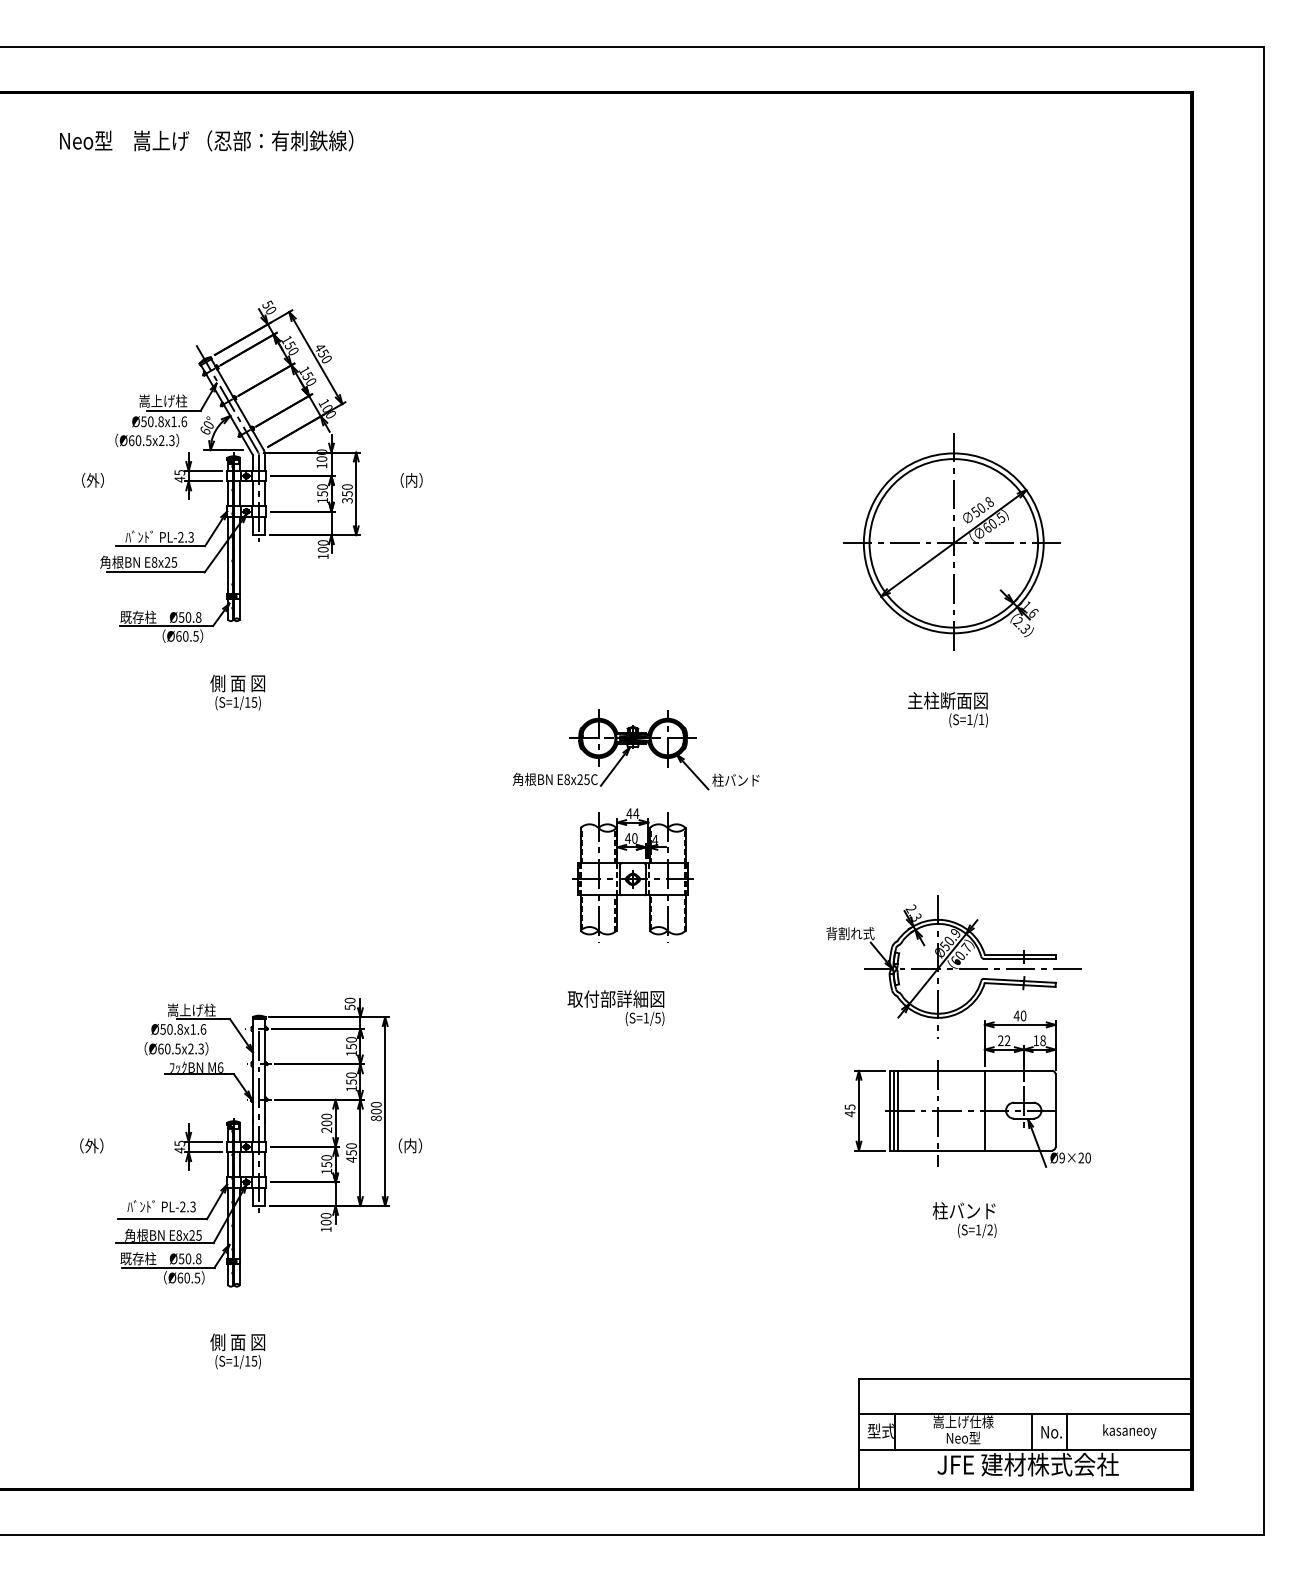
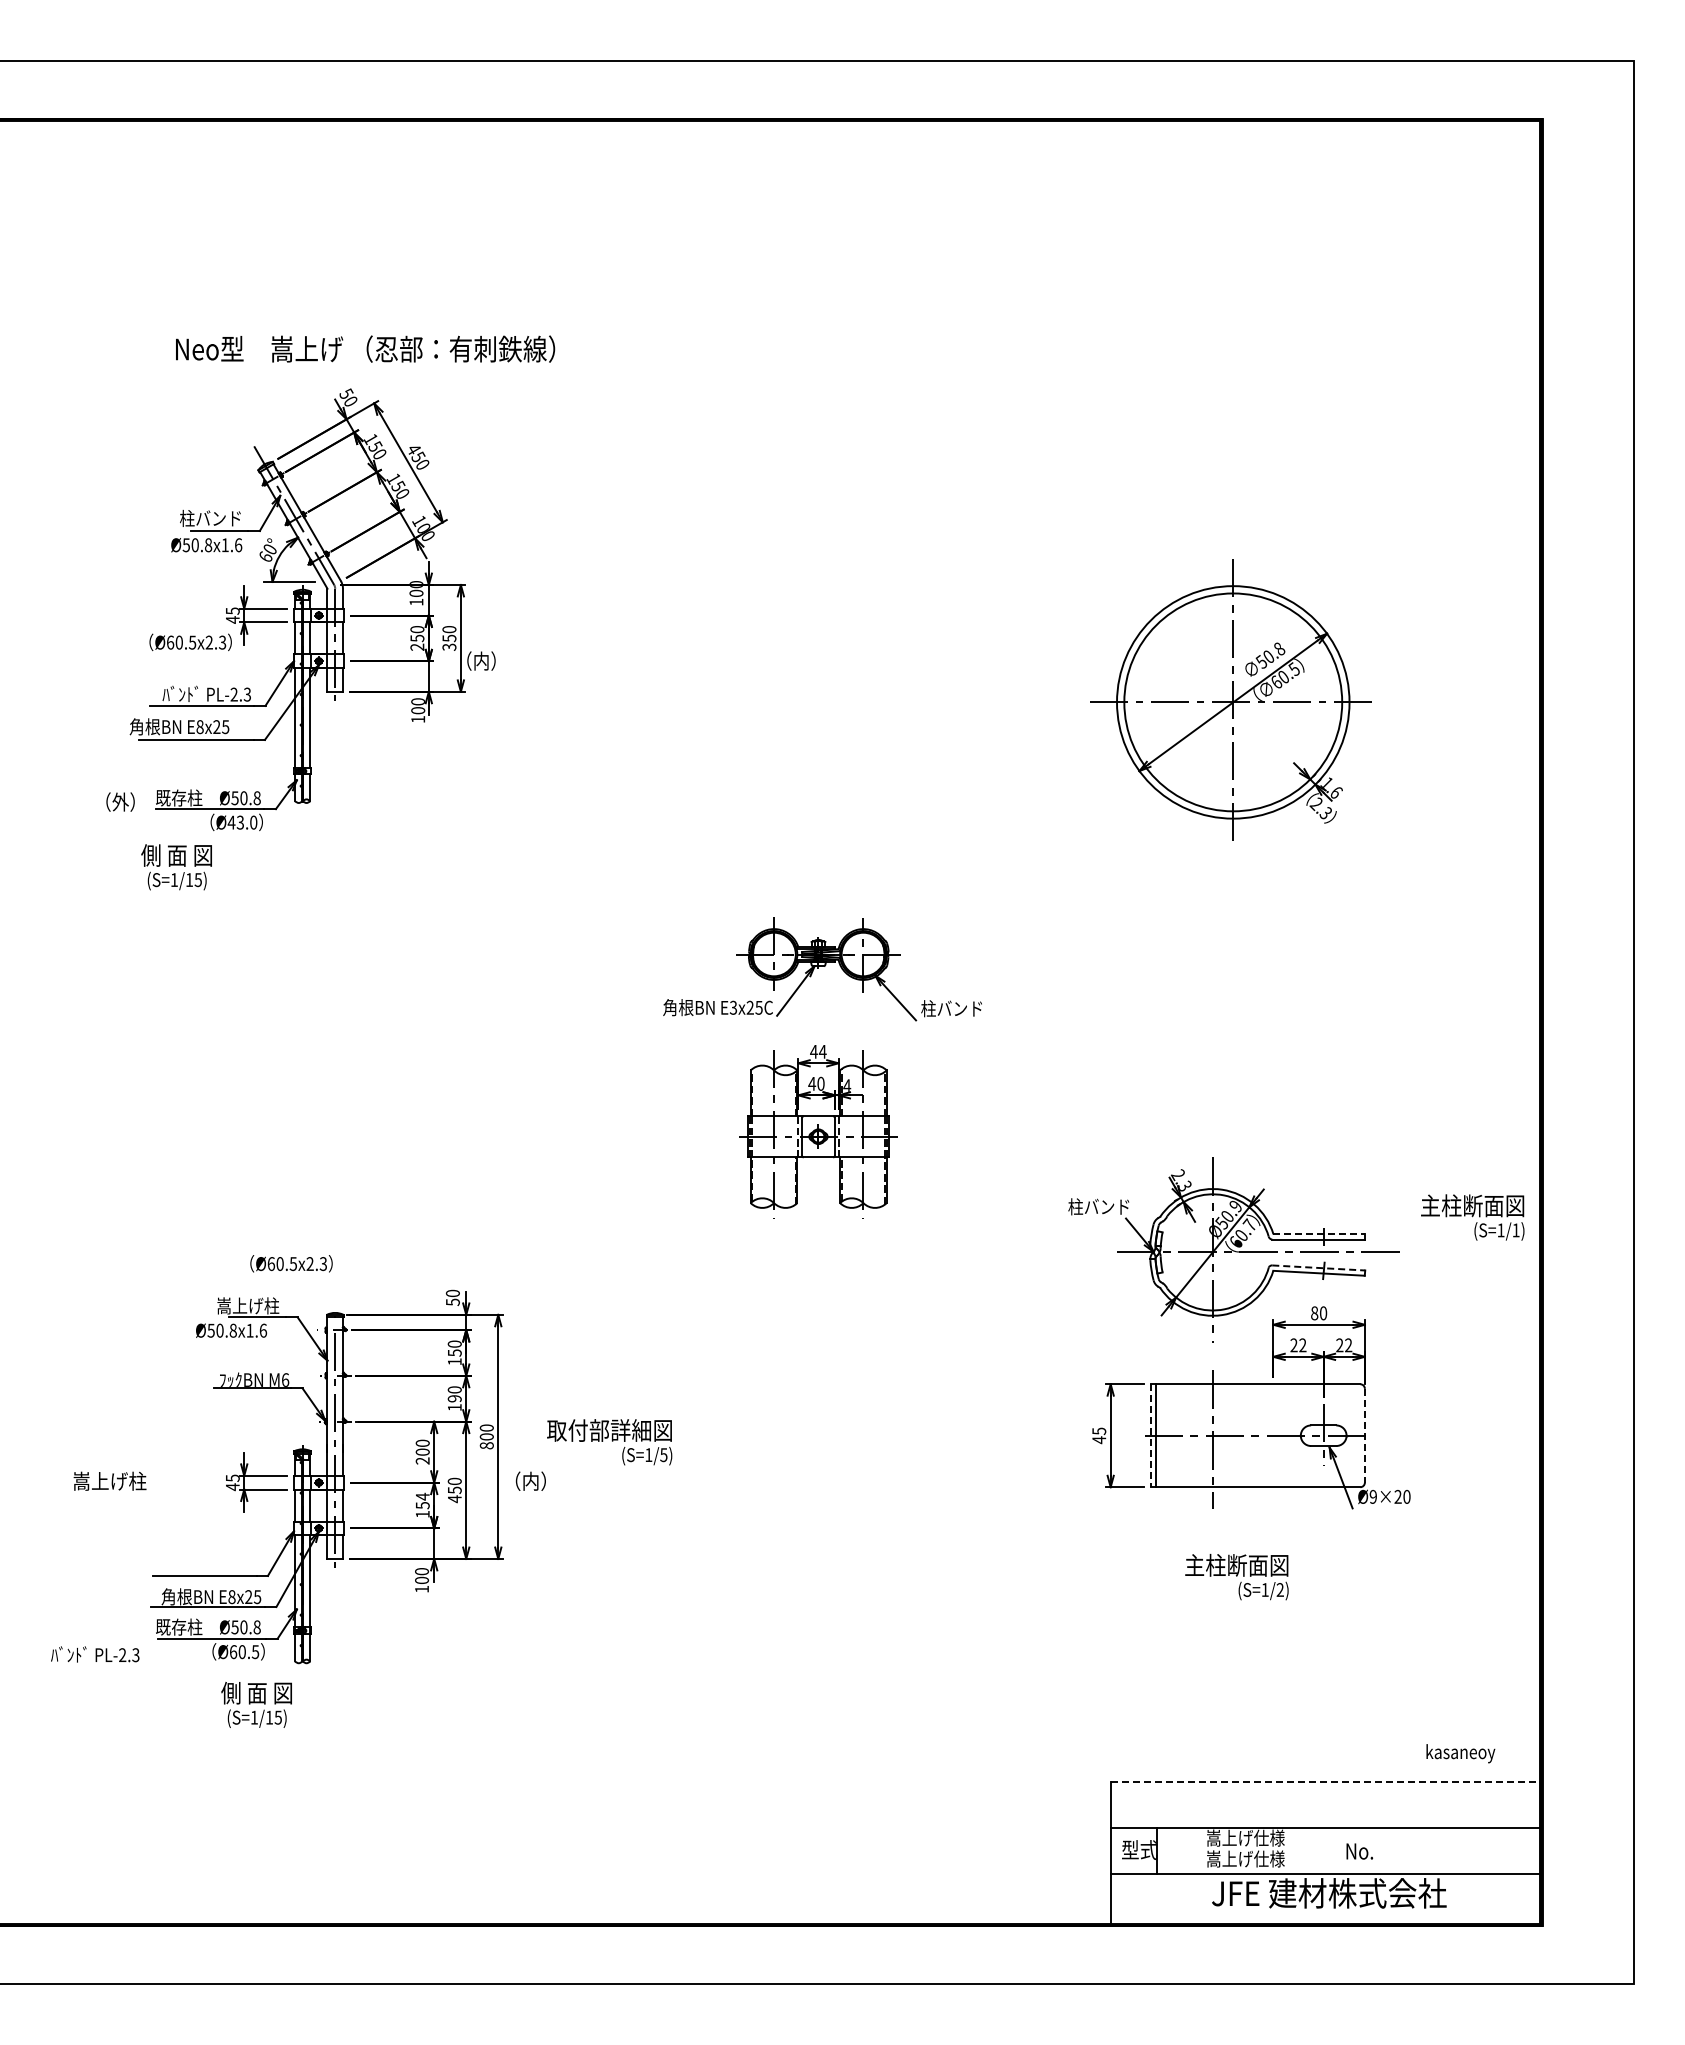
text: (206, 140) -> (365, 348), moved
text: (163, 401) -> (211, 518), 嵩上げ柱 -> 柱バンド
text: (147, 440) -> (190, 642), moved
text: (92, 480) -> (120, 801), moved
text: (411, 480) -> (481, 660), moved
text: (322, 500) -> (417, 646), 150 -> 250
text: (187, 636) -> (242, 822), Ø60.5 -> Ø43.0
text: (237, 692) -> (176, 867), moved
text: (947, 709) -> (1472, 1217), moved
text: (567, 779) -> (733, 1007), E8x25C -> E3x25C
text: (850, 933) -> (1099, 1206), 背割れ式 -> 柱バンド
line: (1020, 955) -> (1319, 1234), solid -> dashed
line: (1019, 980) -> (1318, 1267), solid -> dashed
text: (615, 1008) -> (609, 1442), moved
text: (1016, 1016) -> (1314, 1313), 40 -> 80
text: (1039, 1040) -> (1344, 1345), 18 -> 22
text: (176, 1048) -> (291, 1263), moved
text: (351, 1081) -> (454, 1398), 150 -> 190
line: (898, 1110) -> (1161, 1435), removed
line: (984, 1110) -> (1273, 1435), removed
line: (1055, 1110) -> (1364, 1435), solid -> dashed
line: (889, 1111) -> (1150, 1436), solid -> dashed
text: (84, 1145) -> (109, 1480), （外） -> 嵩上げ柱
text: (326, 1157) -> (422, 1496), 150 -> 154
text: (161, 1206) -> (95, 1654), moved
text: (956, 1211) -> (1236, 1565), 柱バンド -> 主柱断面図
text: (237, 1351) -> (256, 1704), moved
line: (1025, 1378) -> (1325, 1782), solid -> dashed
line: (1032, 1431) -> (1334, 1850), removed
line: (1067, 1431) -> (1380, 1850), removed
text: (1129, 1431) -> (1460, 1753), moved
text: (963, 1437) -> (1245, 1858), Neo型 -> 嵩上げ仕様

